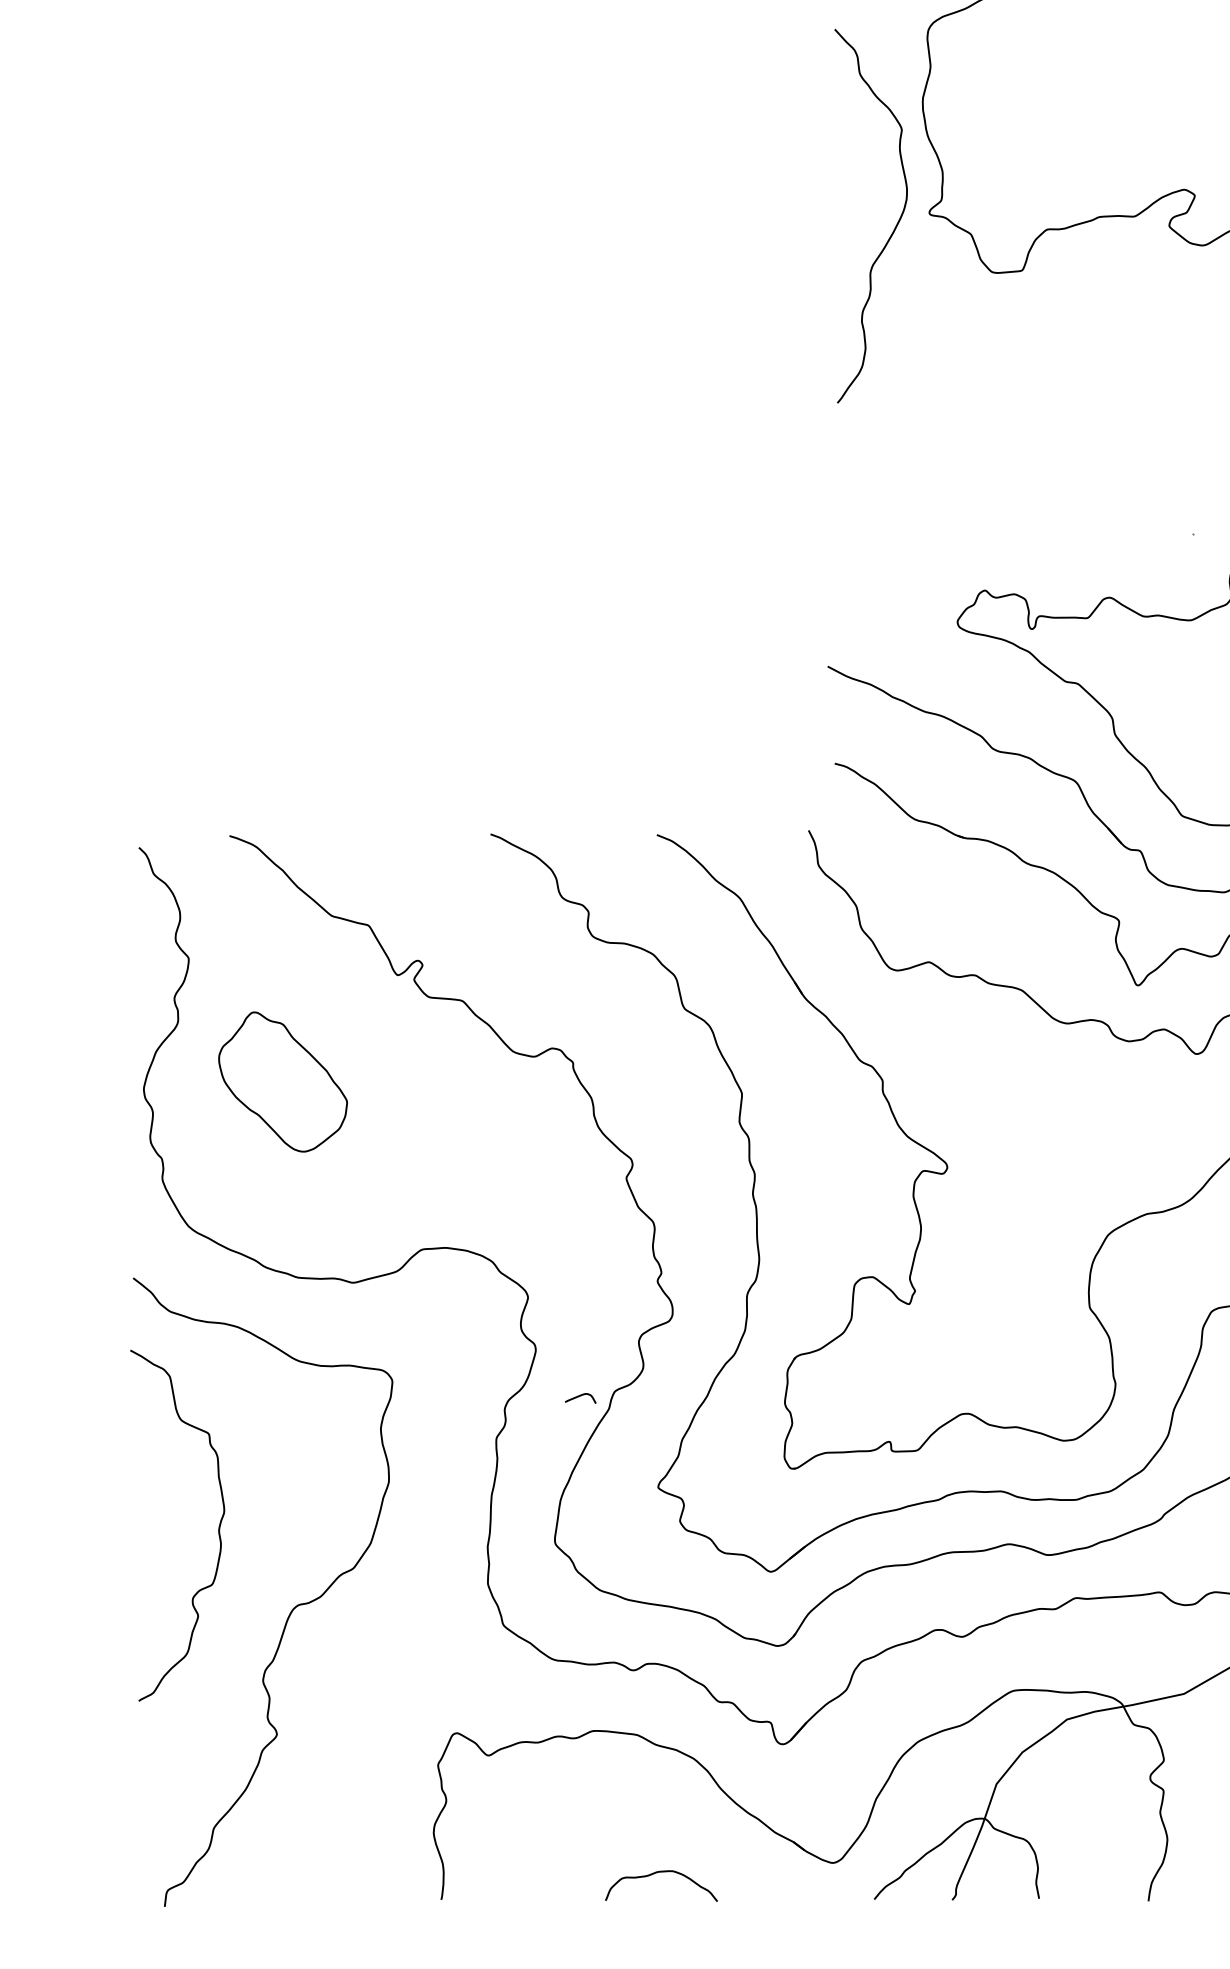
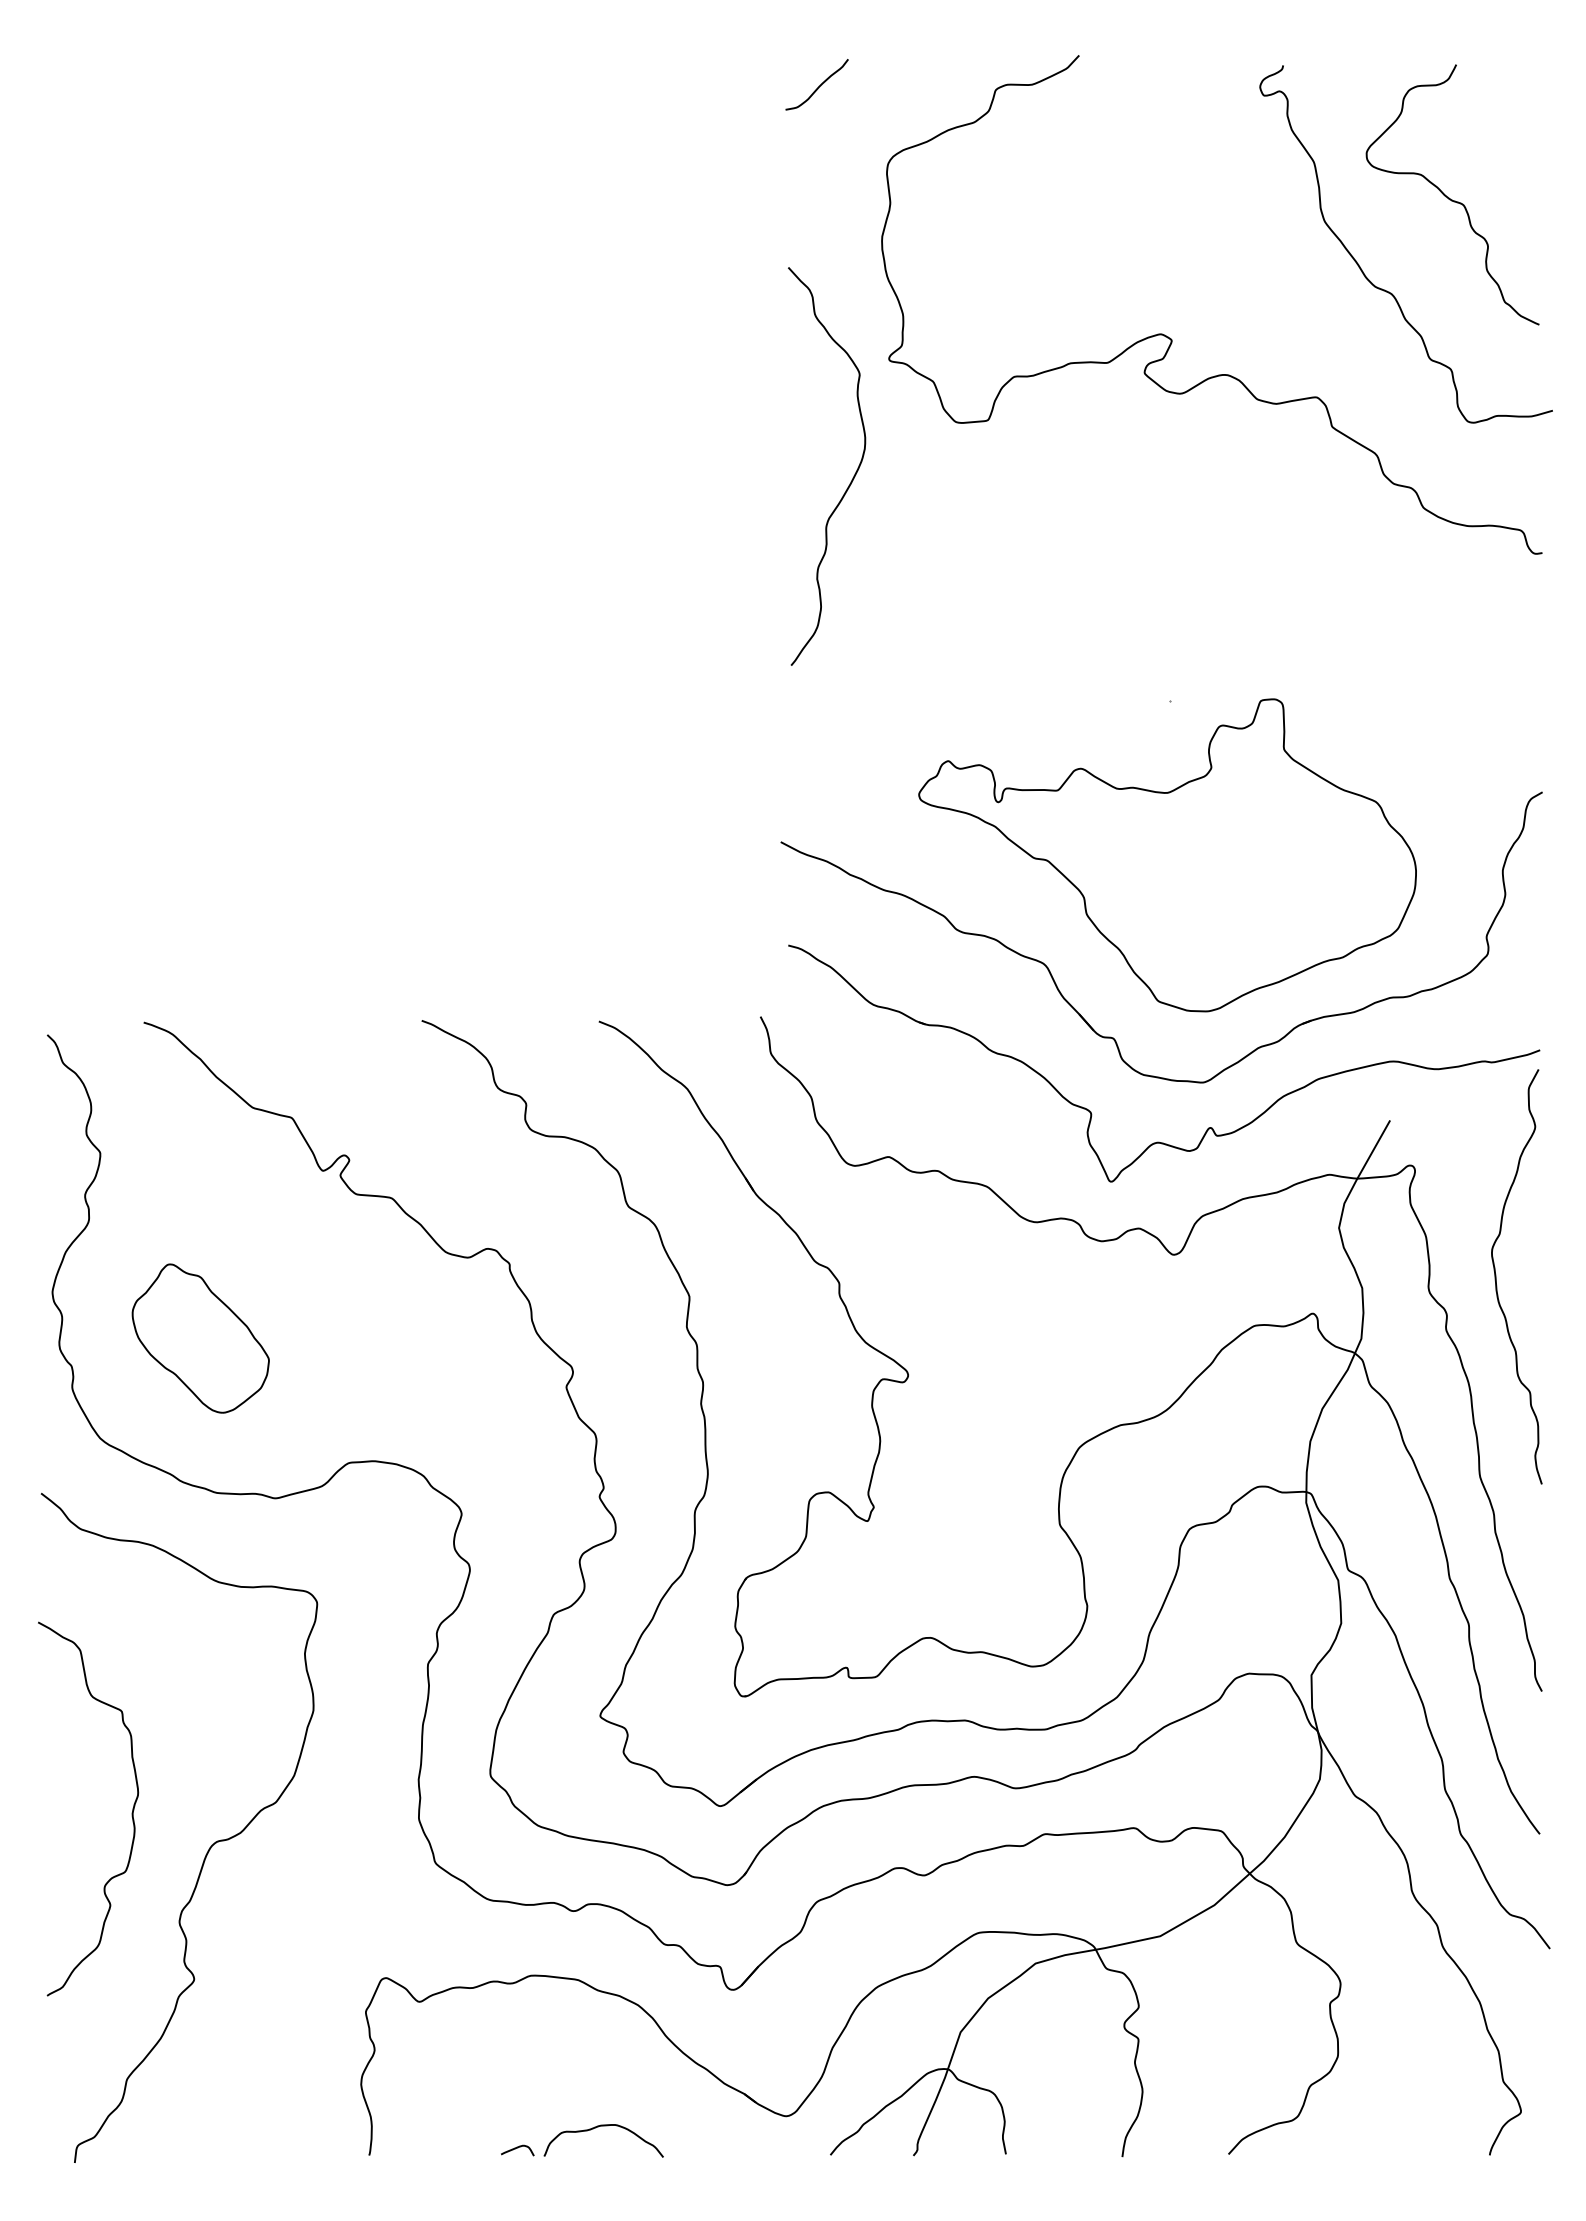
curve: (894, 228) -> (851, 479), moved
part: (282, 1081) -> (200, 1338), moved
curve: (580, 1396) -> (517, 2148), moved
curve: (218, 1528) -> (131, 1812), moved

